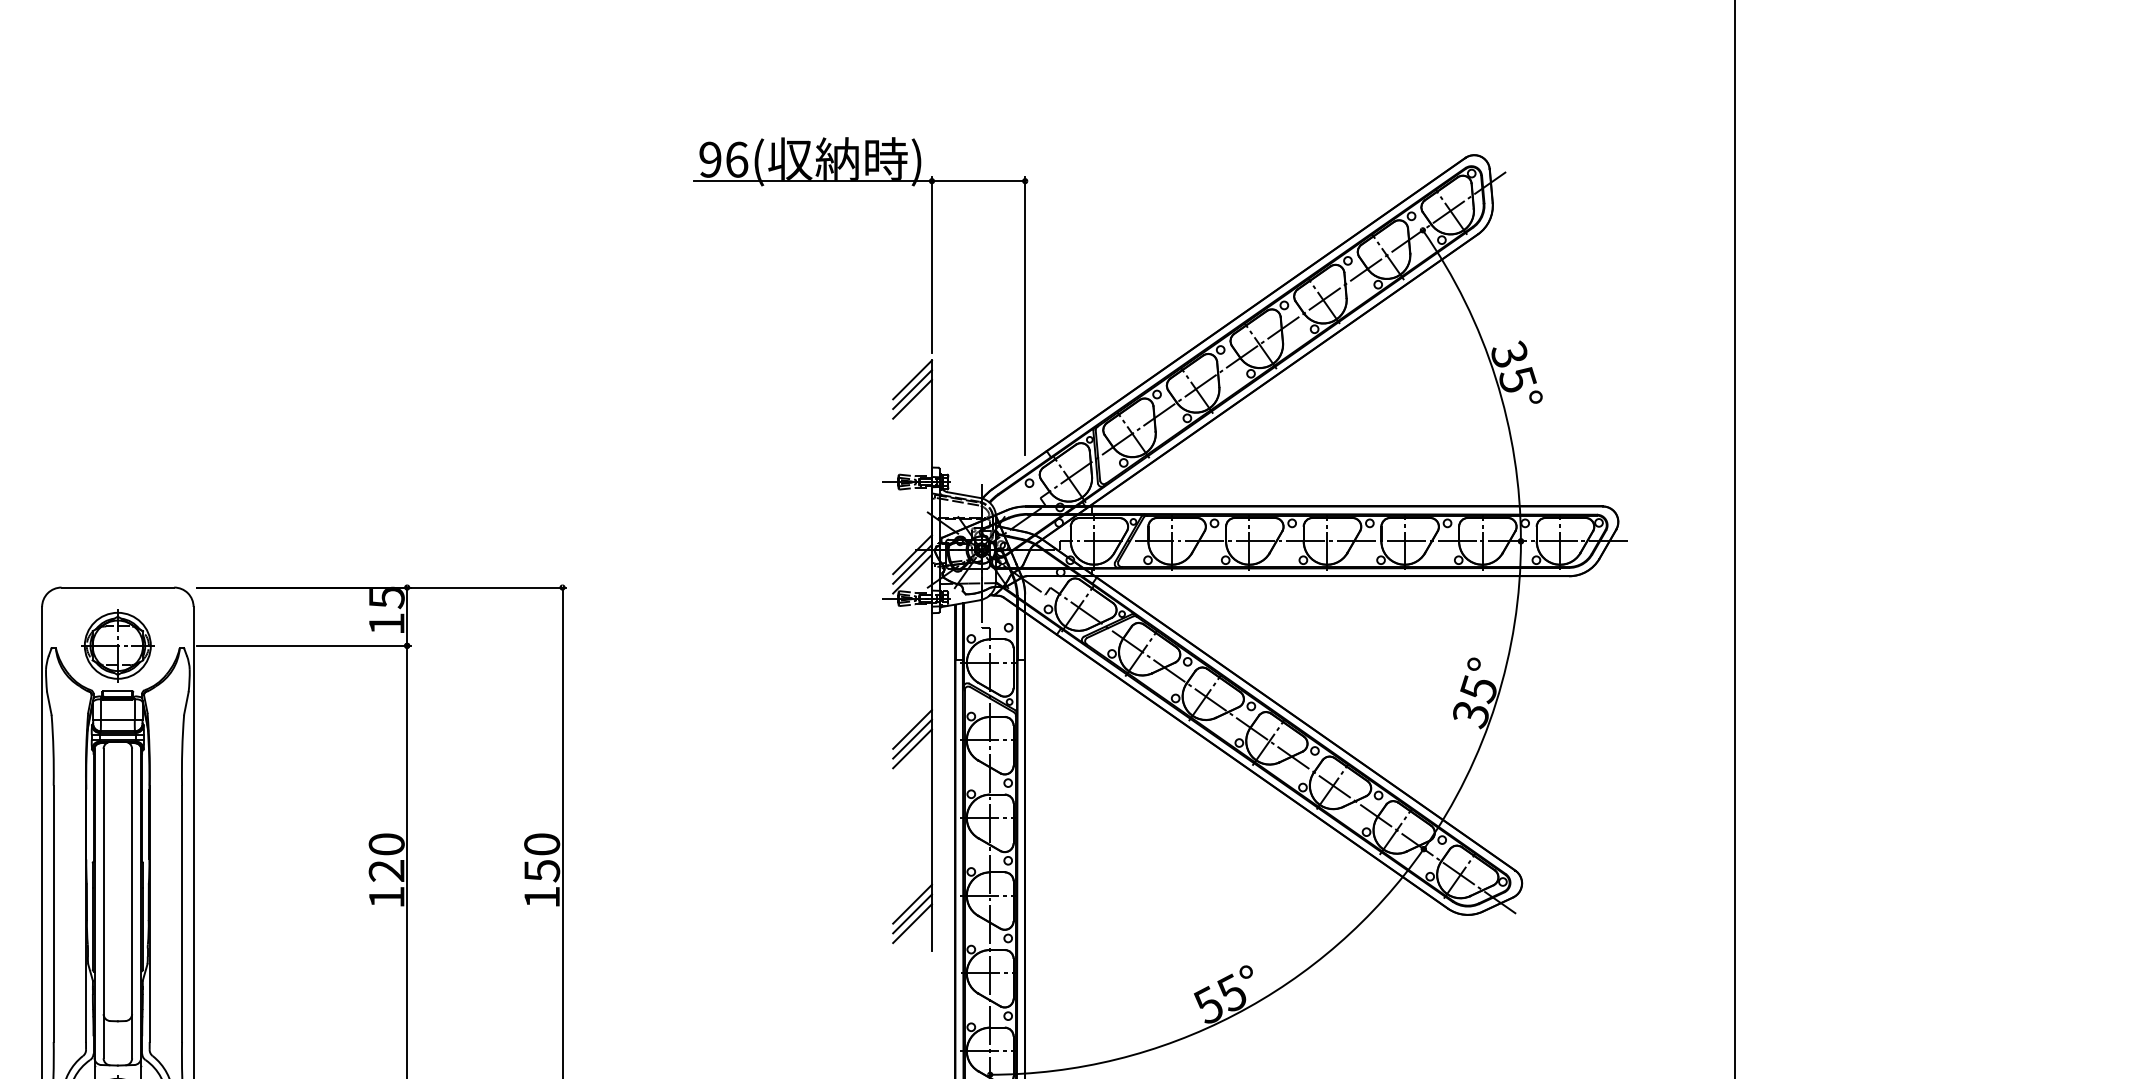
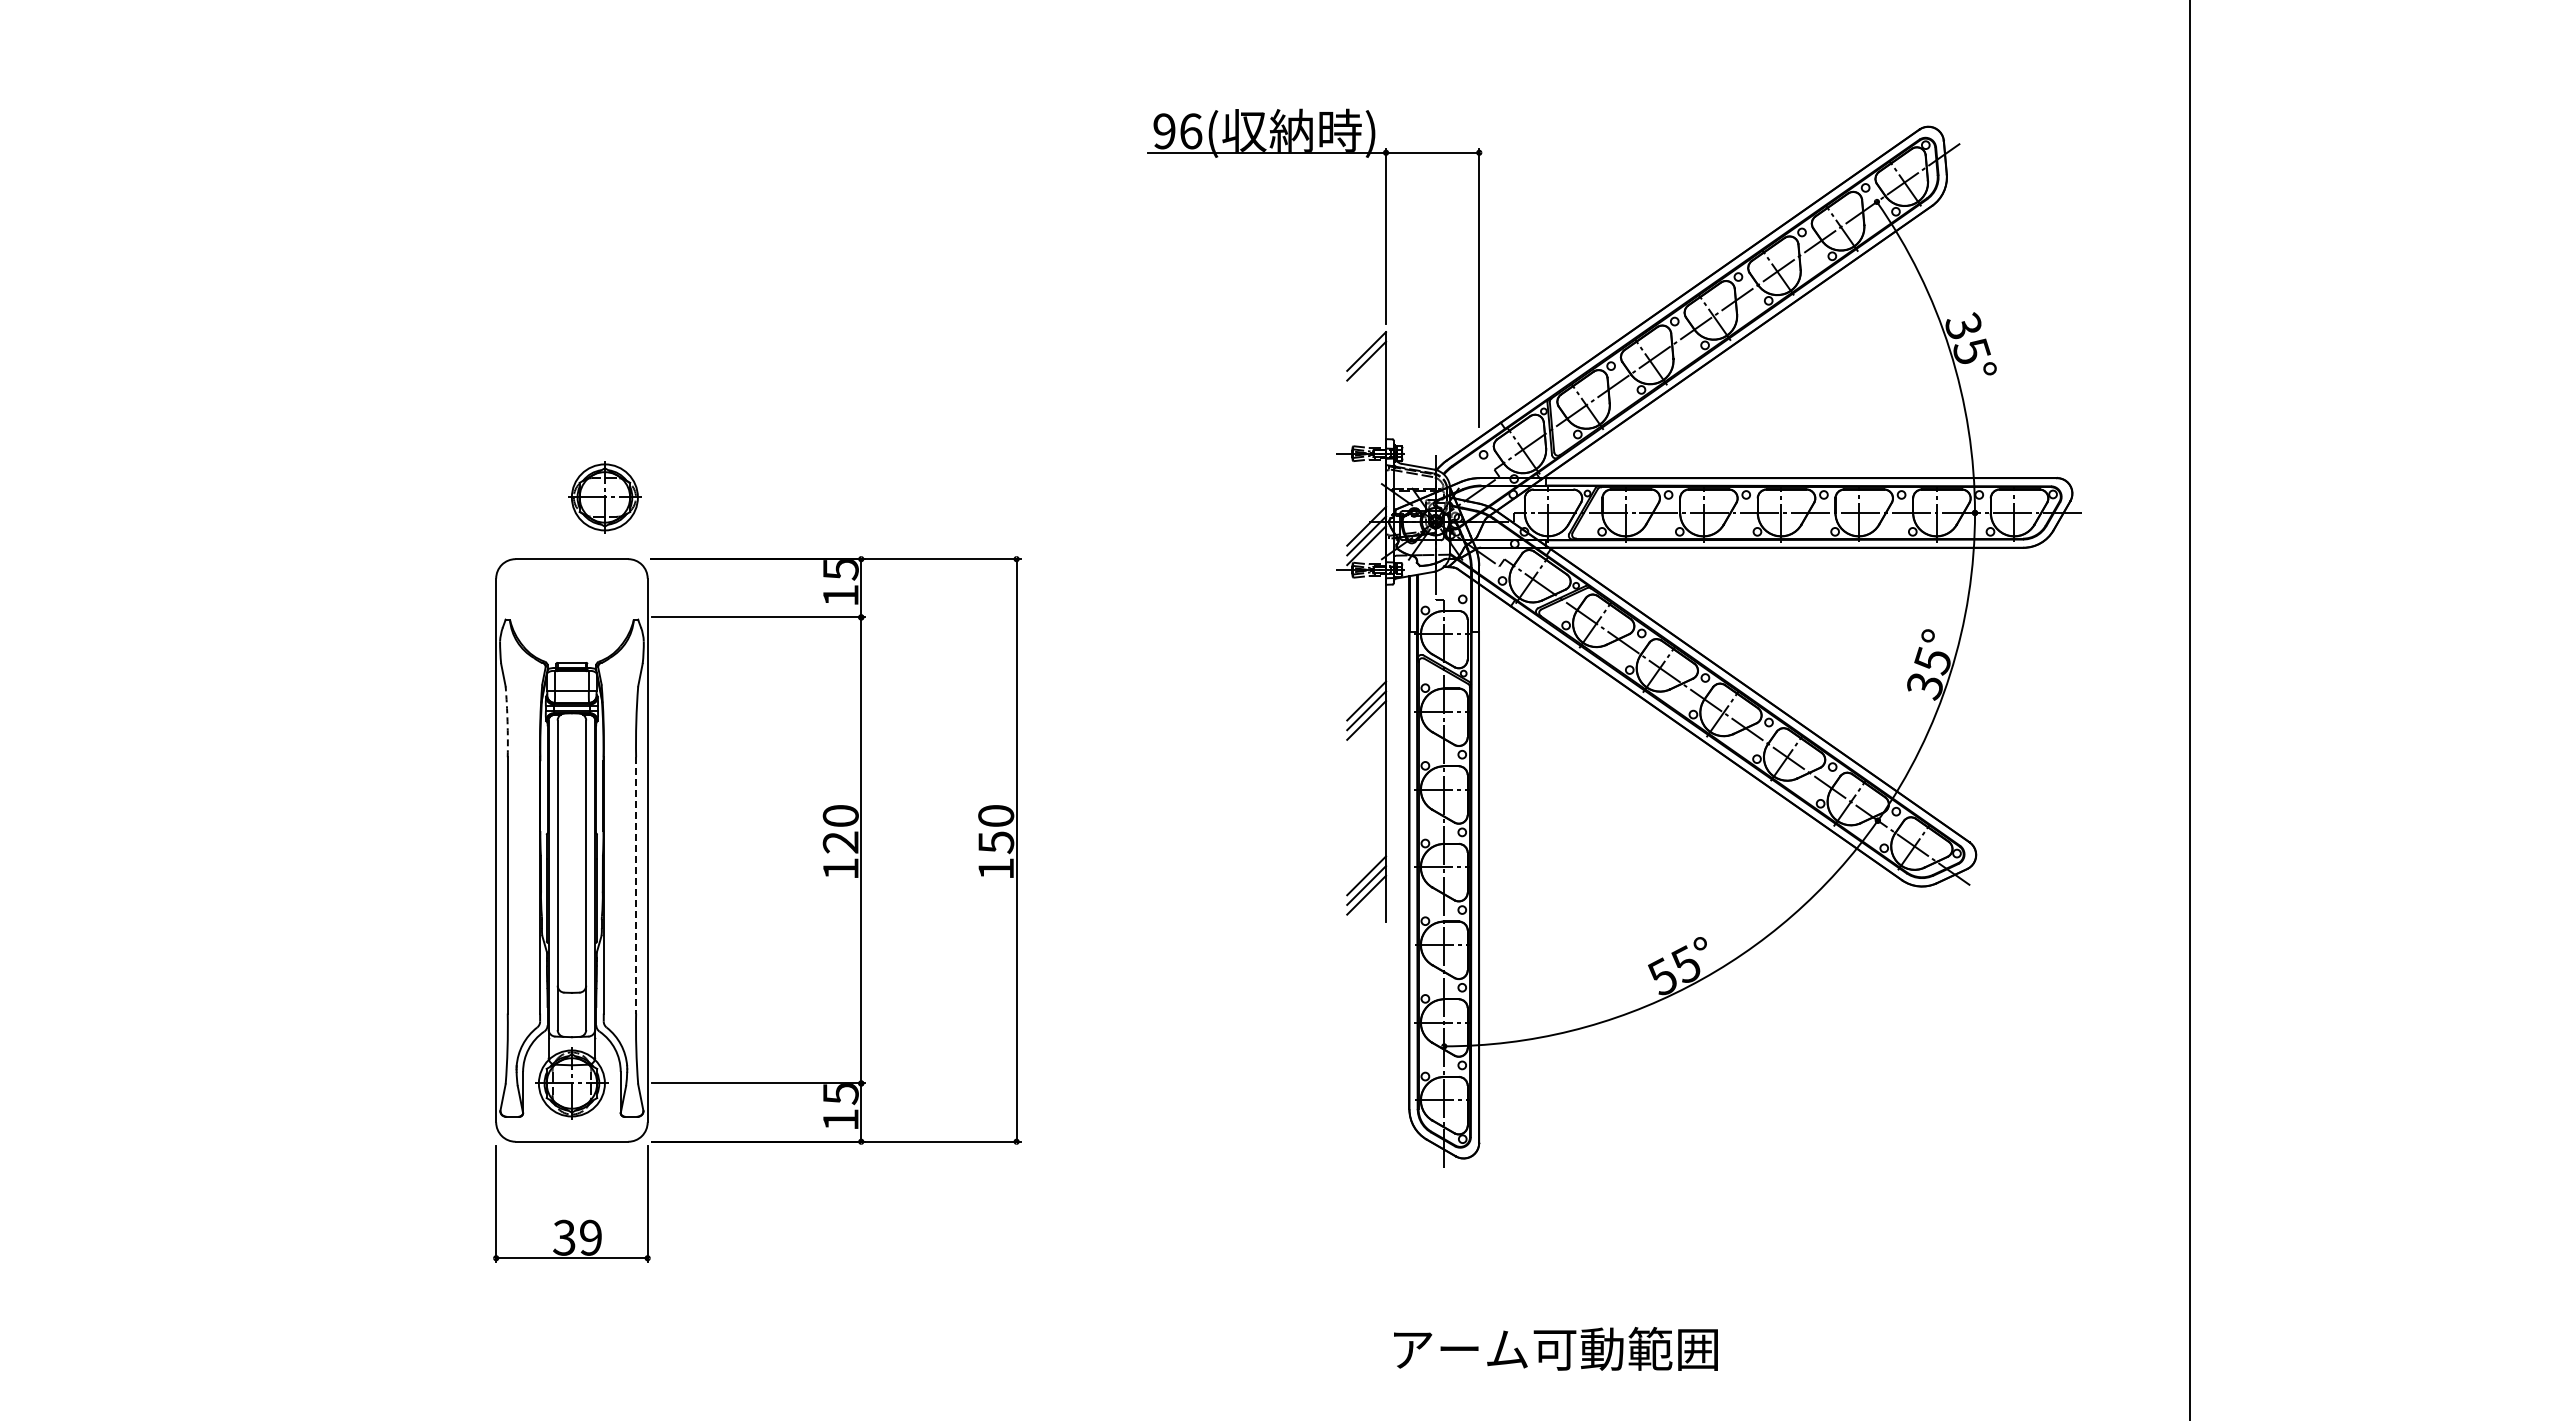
line: (912, 398) -> (1366, 370), removed
part: (117, 645) -> (604, 497), moved
arc: (53, 749) -> (507, 721), solid -> dashed
line: (182, 913) -> (636, 885), solid -> dashed

